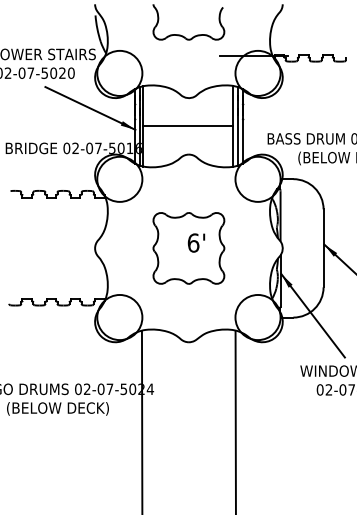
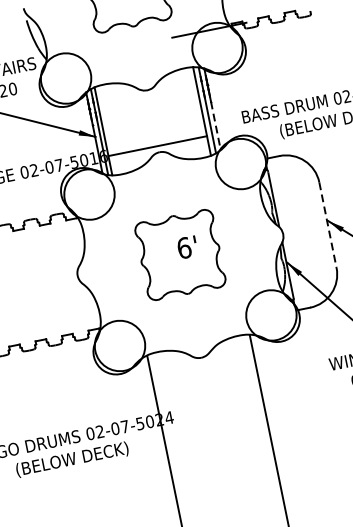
line: (188, 125) -> (157, 145), moved
line: (242, 142) -> (215, 127), solid -> dashed
line: (323, 248) -> (327, 225), solid -> dashed

